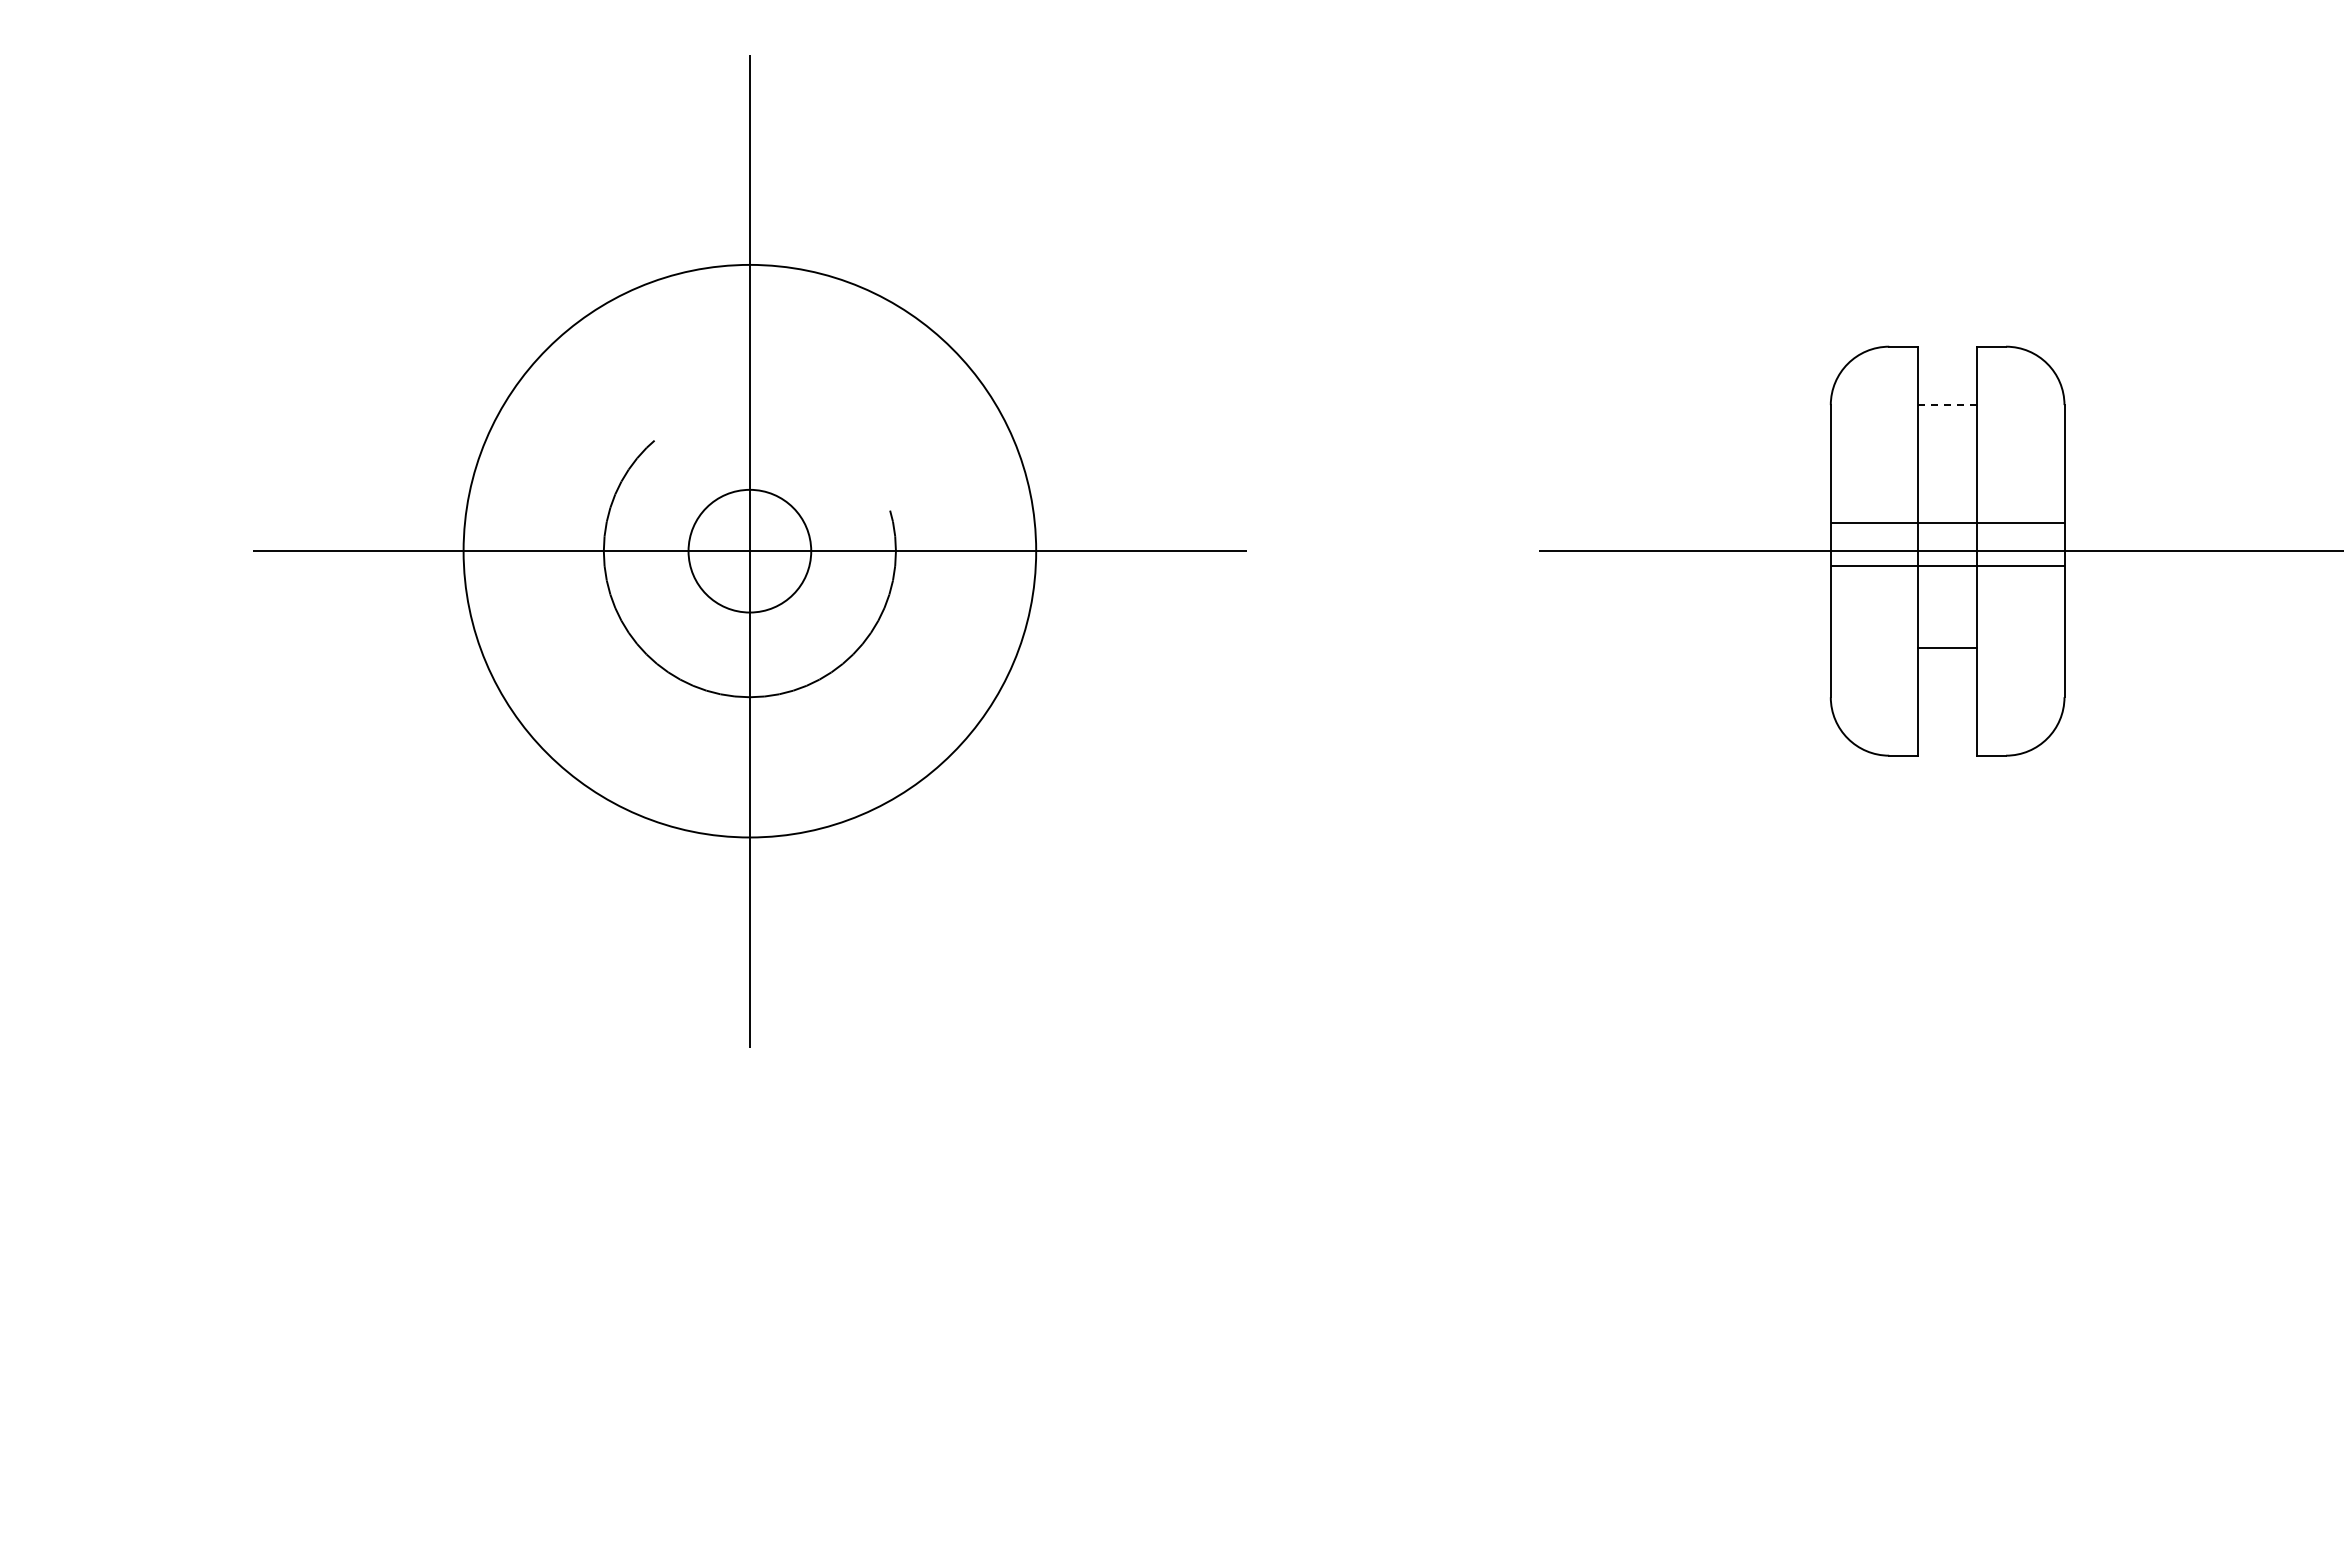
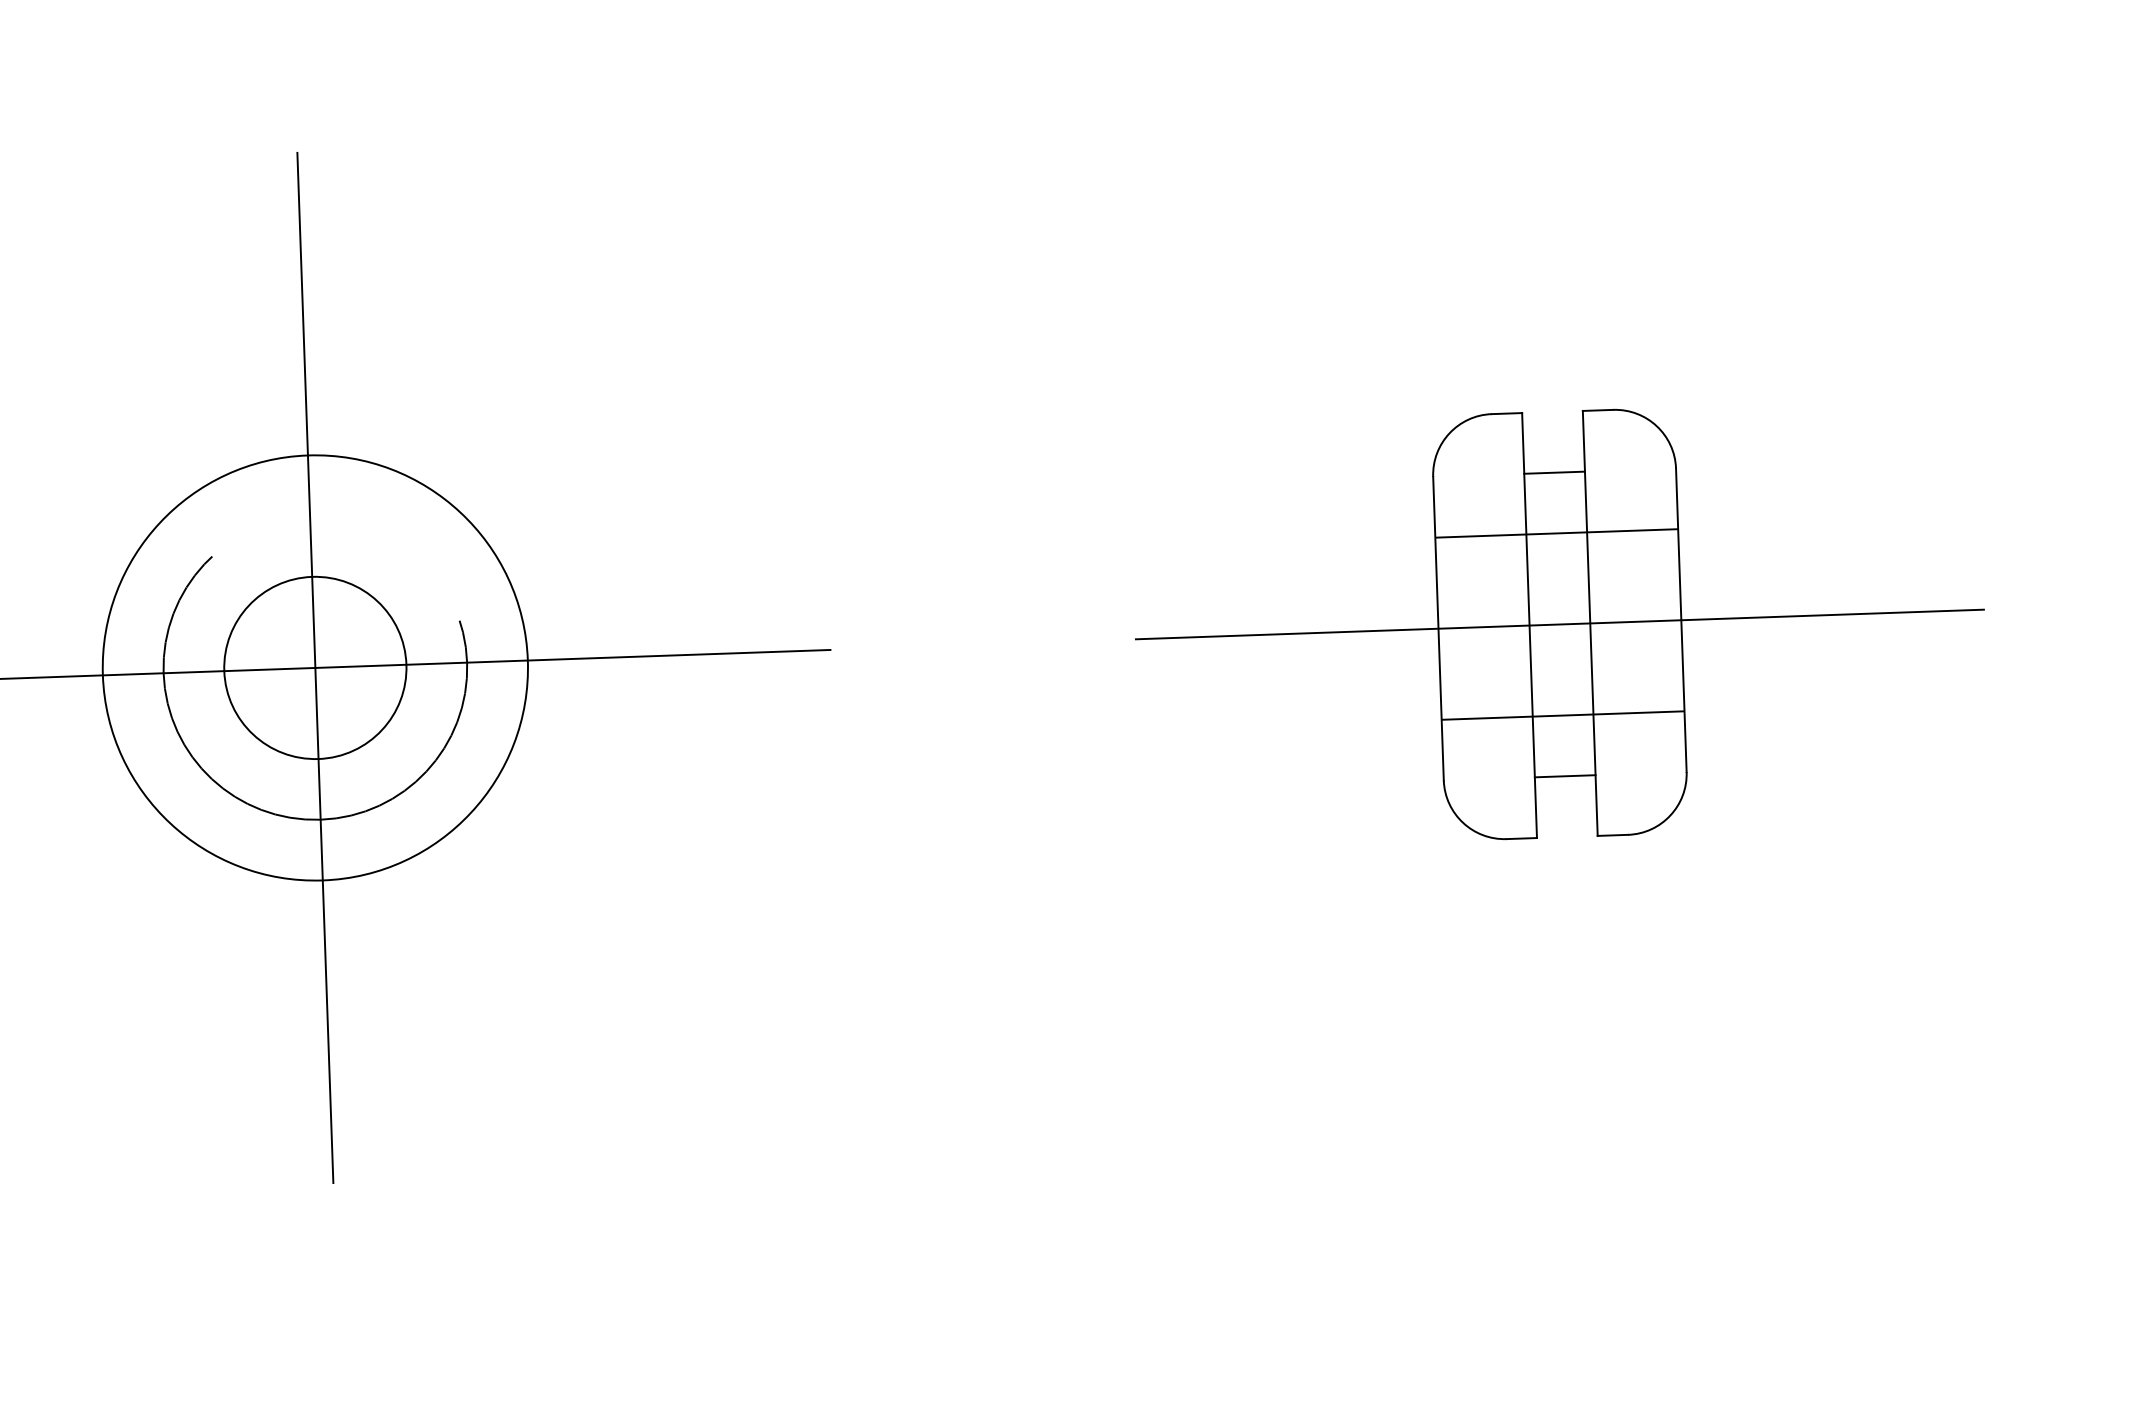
line: (1948, 405) -> (1555, 473), dashed -> solid
line: (1947, 522) -> (1556, 533), moved
circle: (749, 550) -> (314, 667), size x0.71
circle: (749, 550) -> (314, 667), size x1.43
line: (1947, 565) -> (1562, 715), moved
line: (1947, 648) -> (1565, 776), moved

